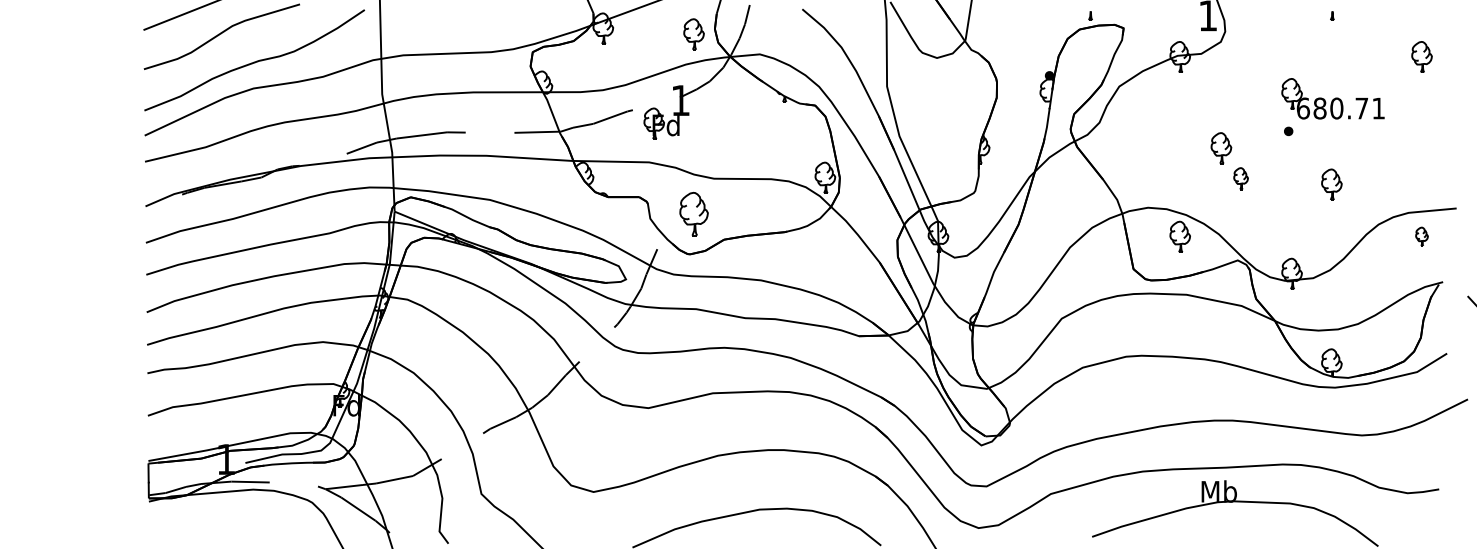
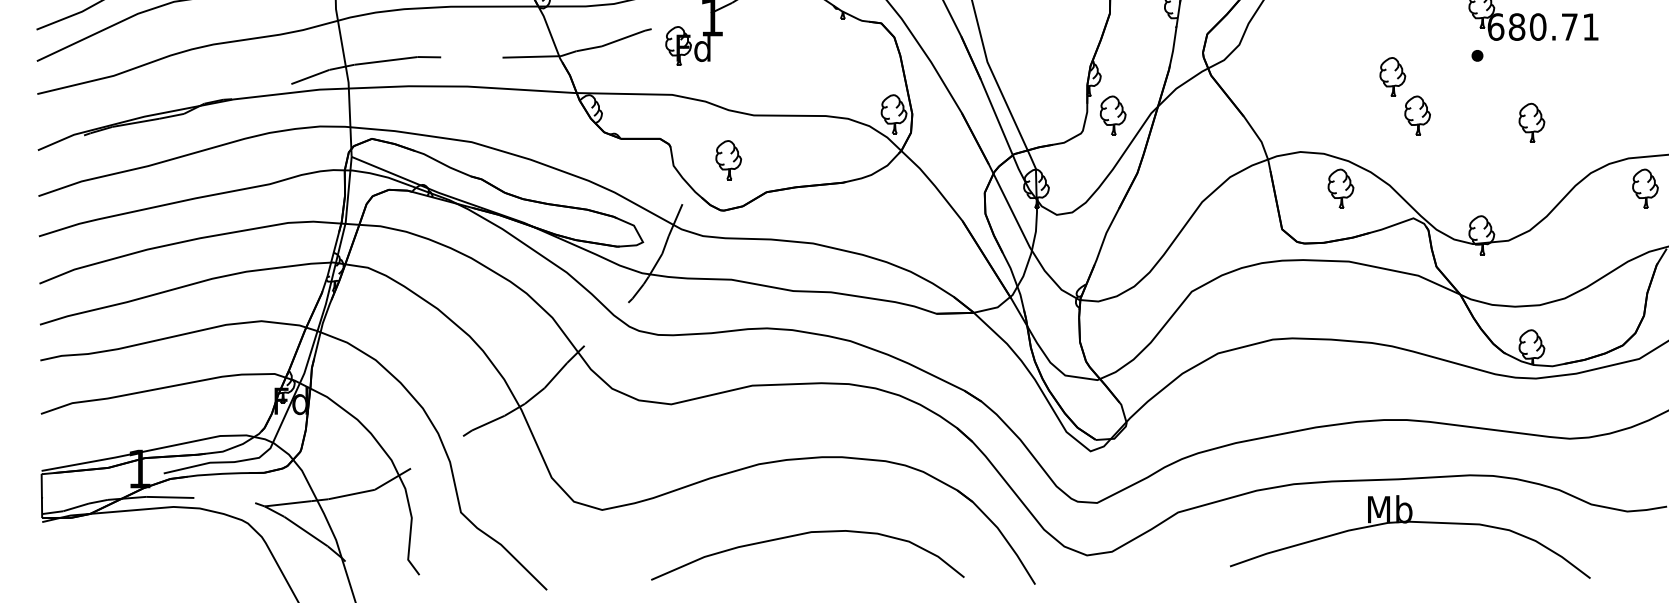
part: (999, 178) -> (1113, 115), added
part: (1240, 178) -> (1416, 115), size x1.43
part: (693, 214) -> (728, 160), size x0.71
part: (1421, 236) -> (1644, 188), size x1.67

